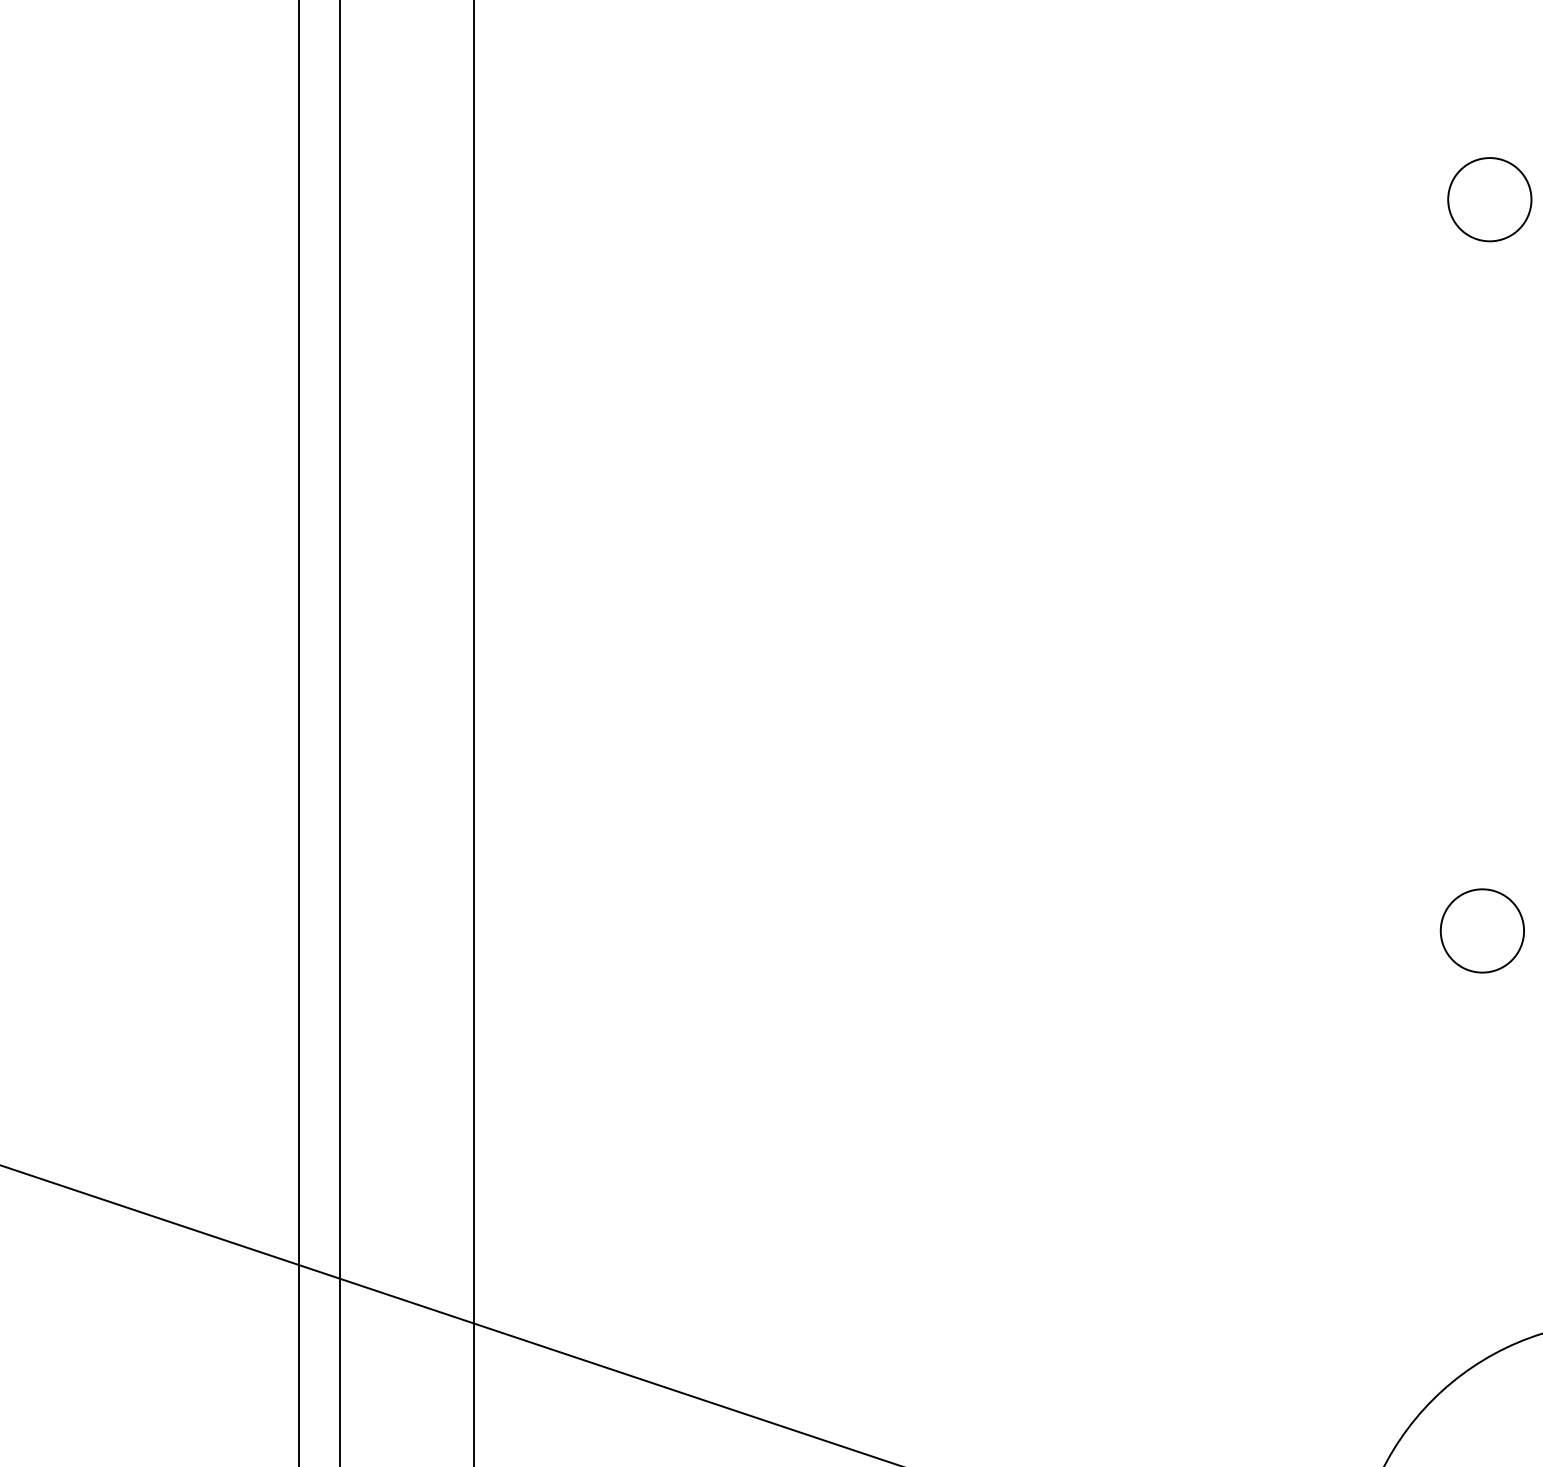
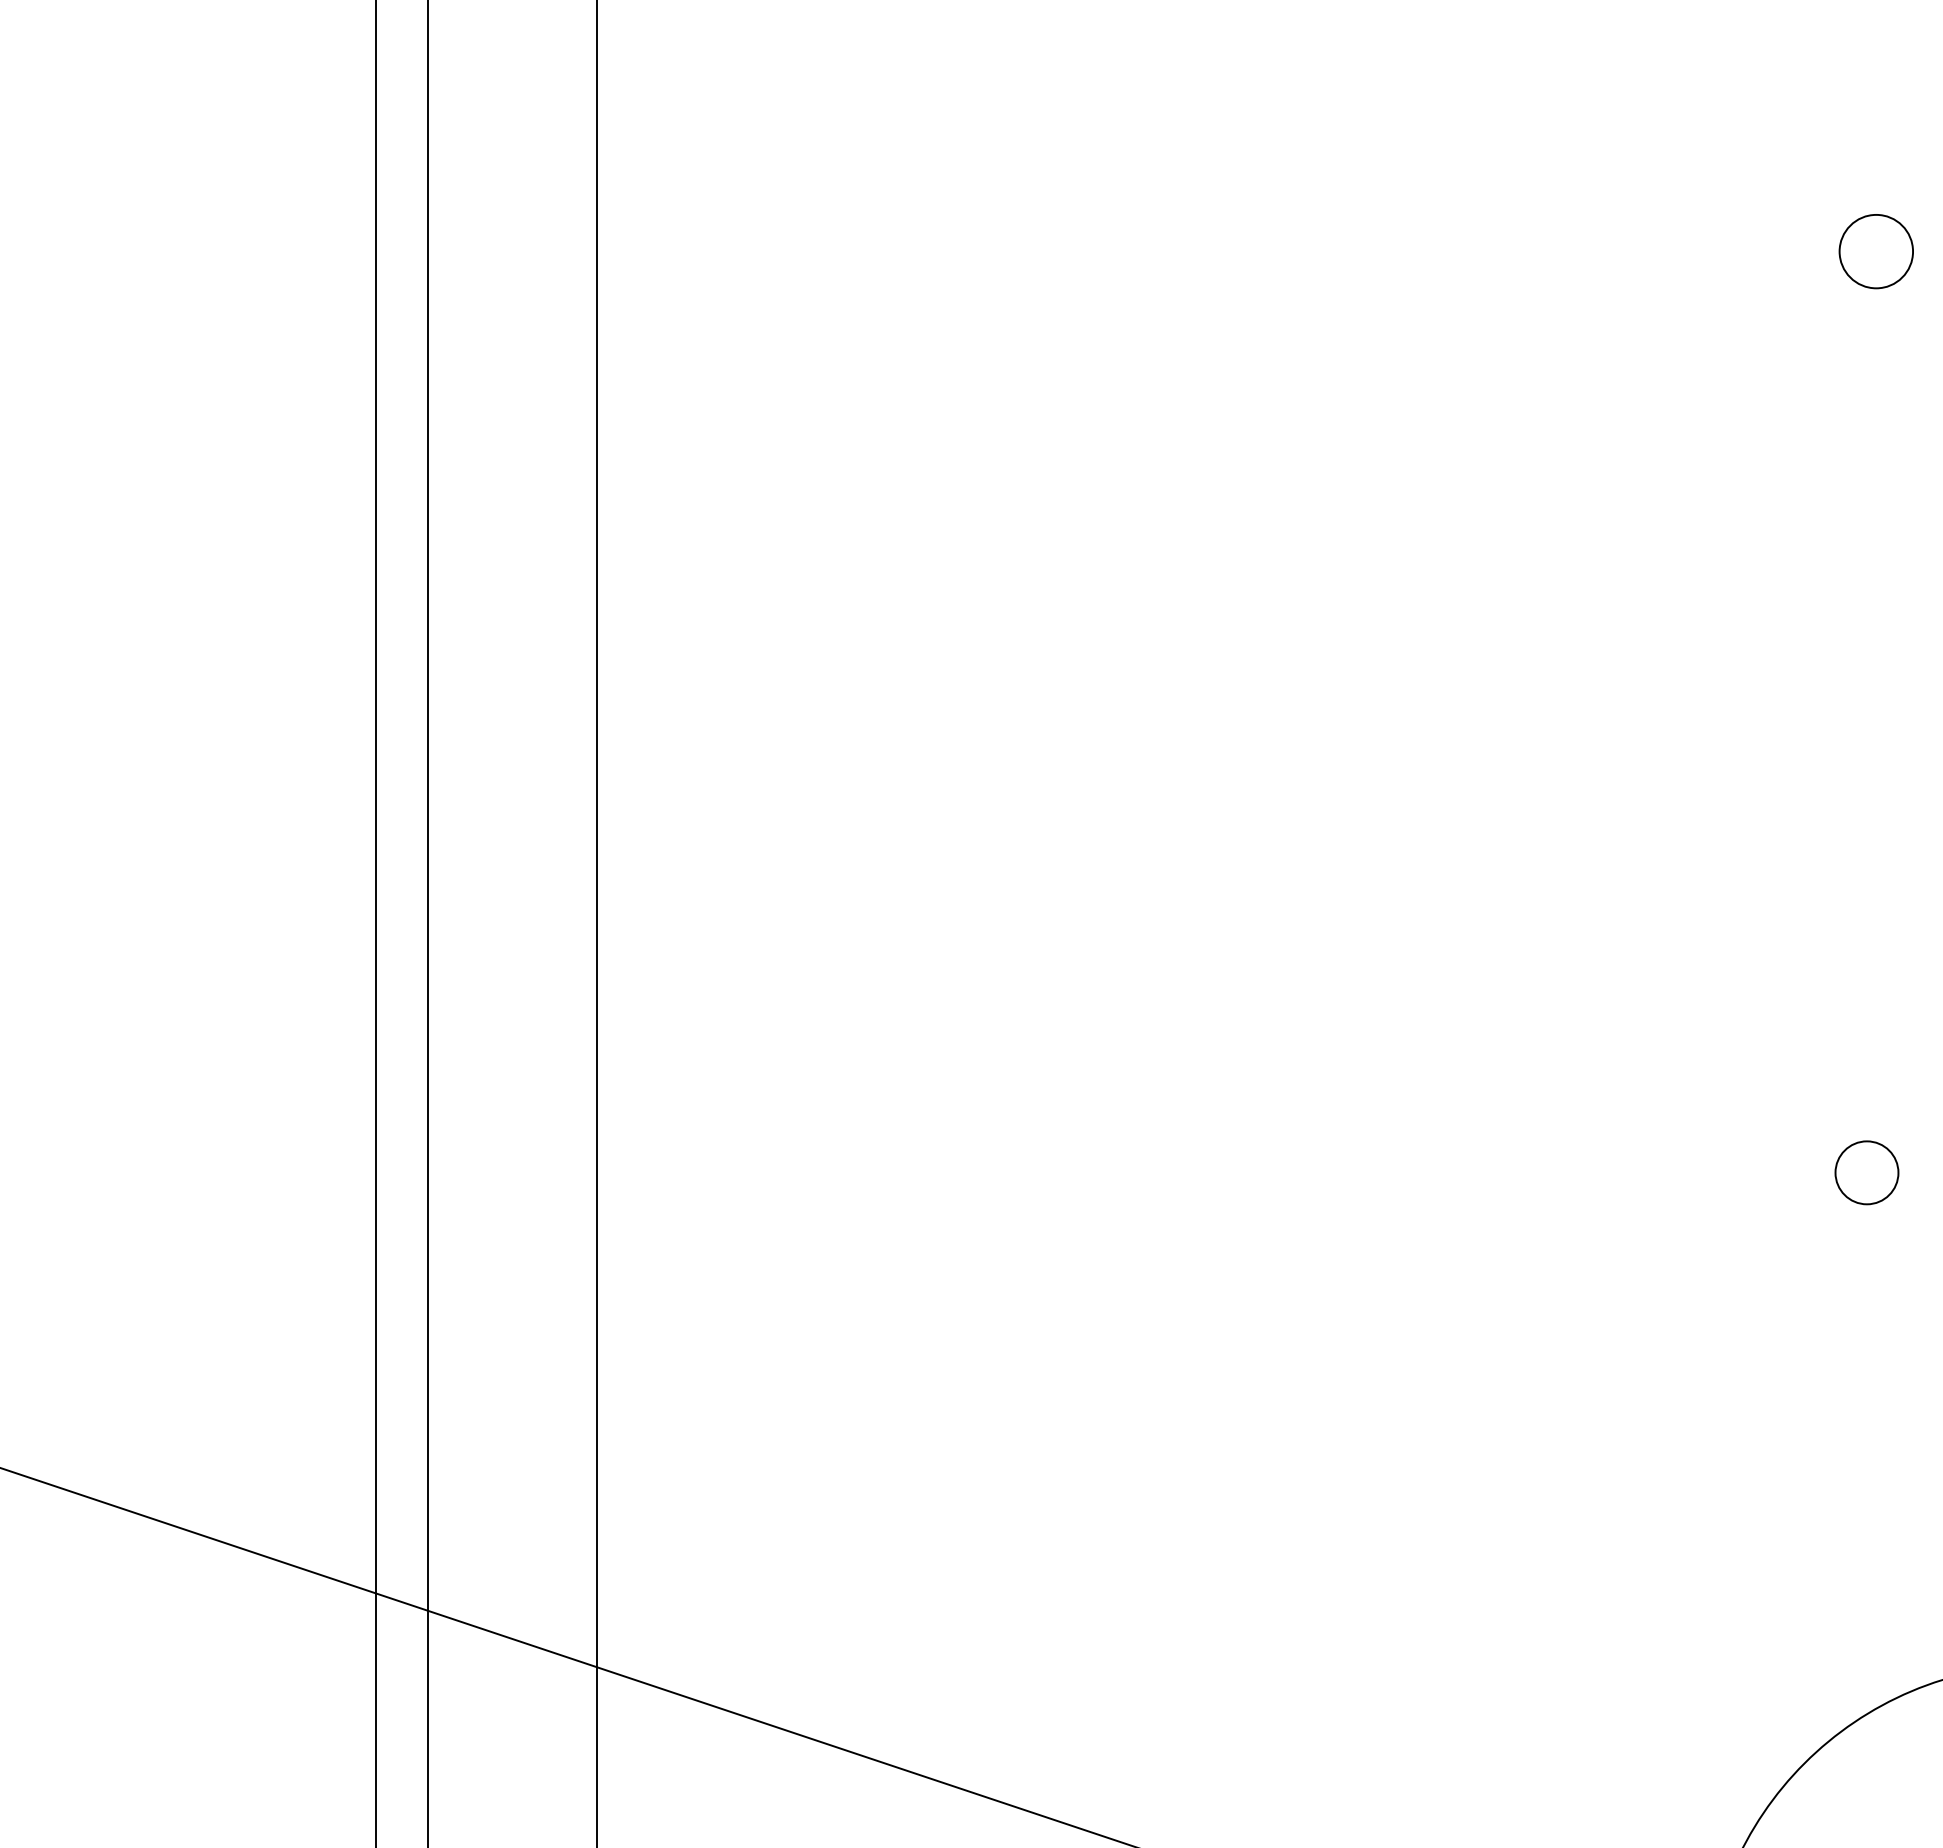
circle: (1489, 199) -> (1875, 251), size x0.7
circle: (1482, 930) -> (1866, 1172), size x0.6

